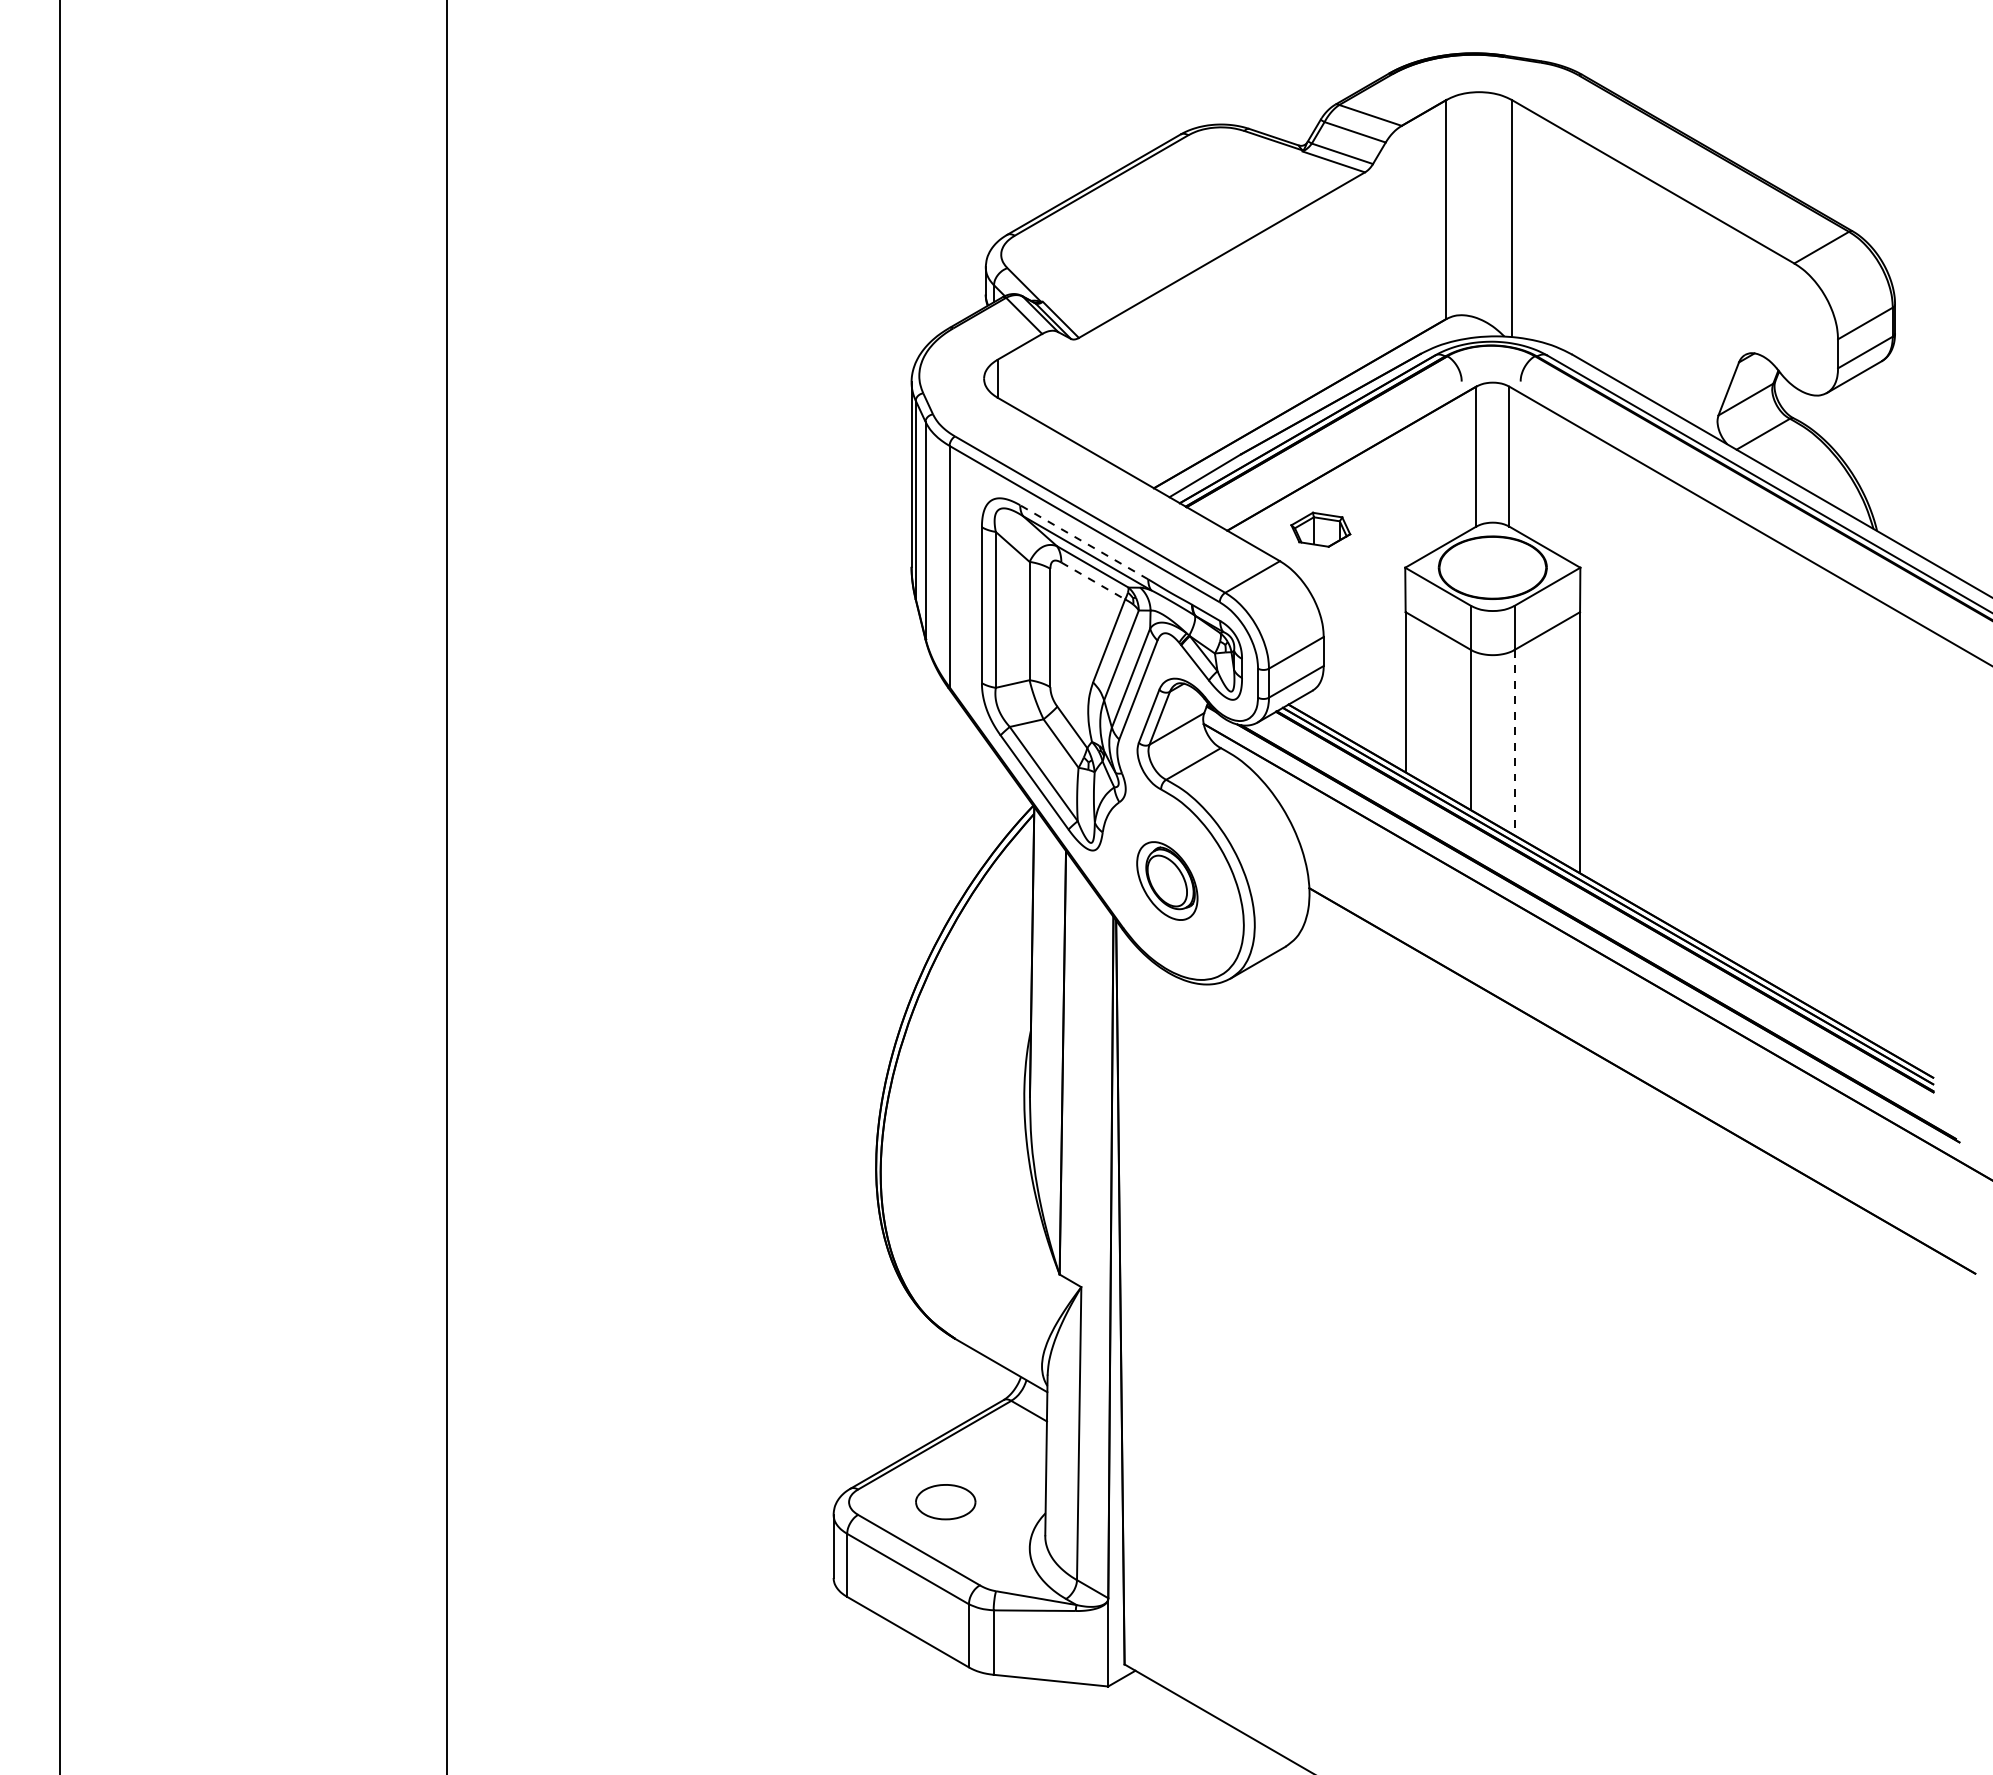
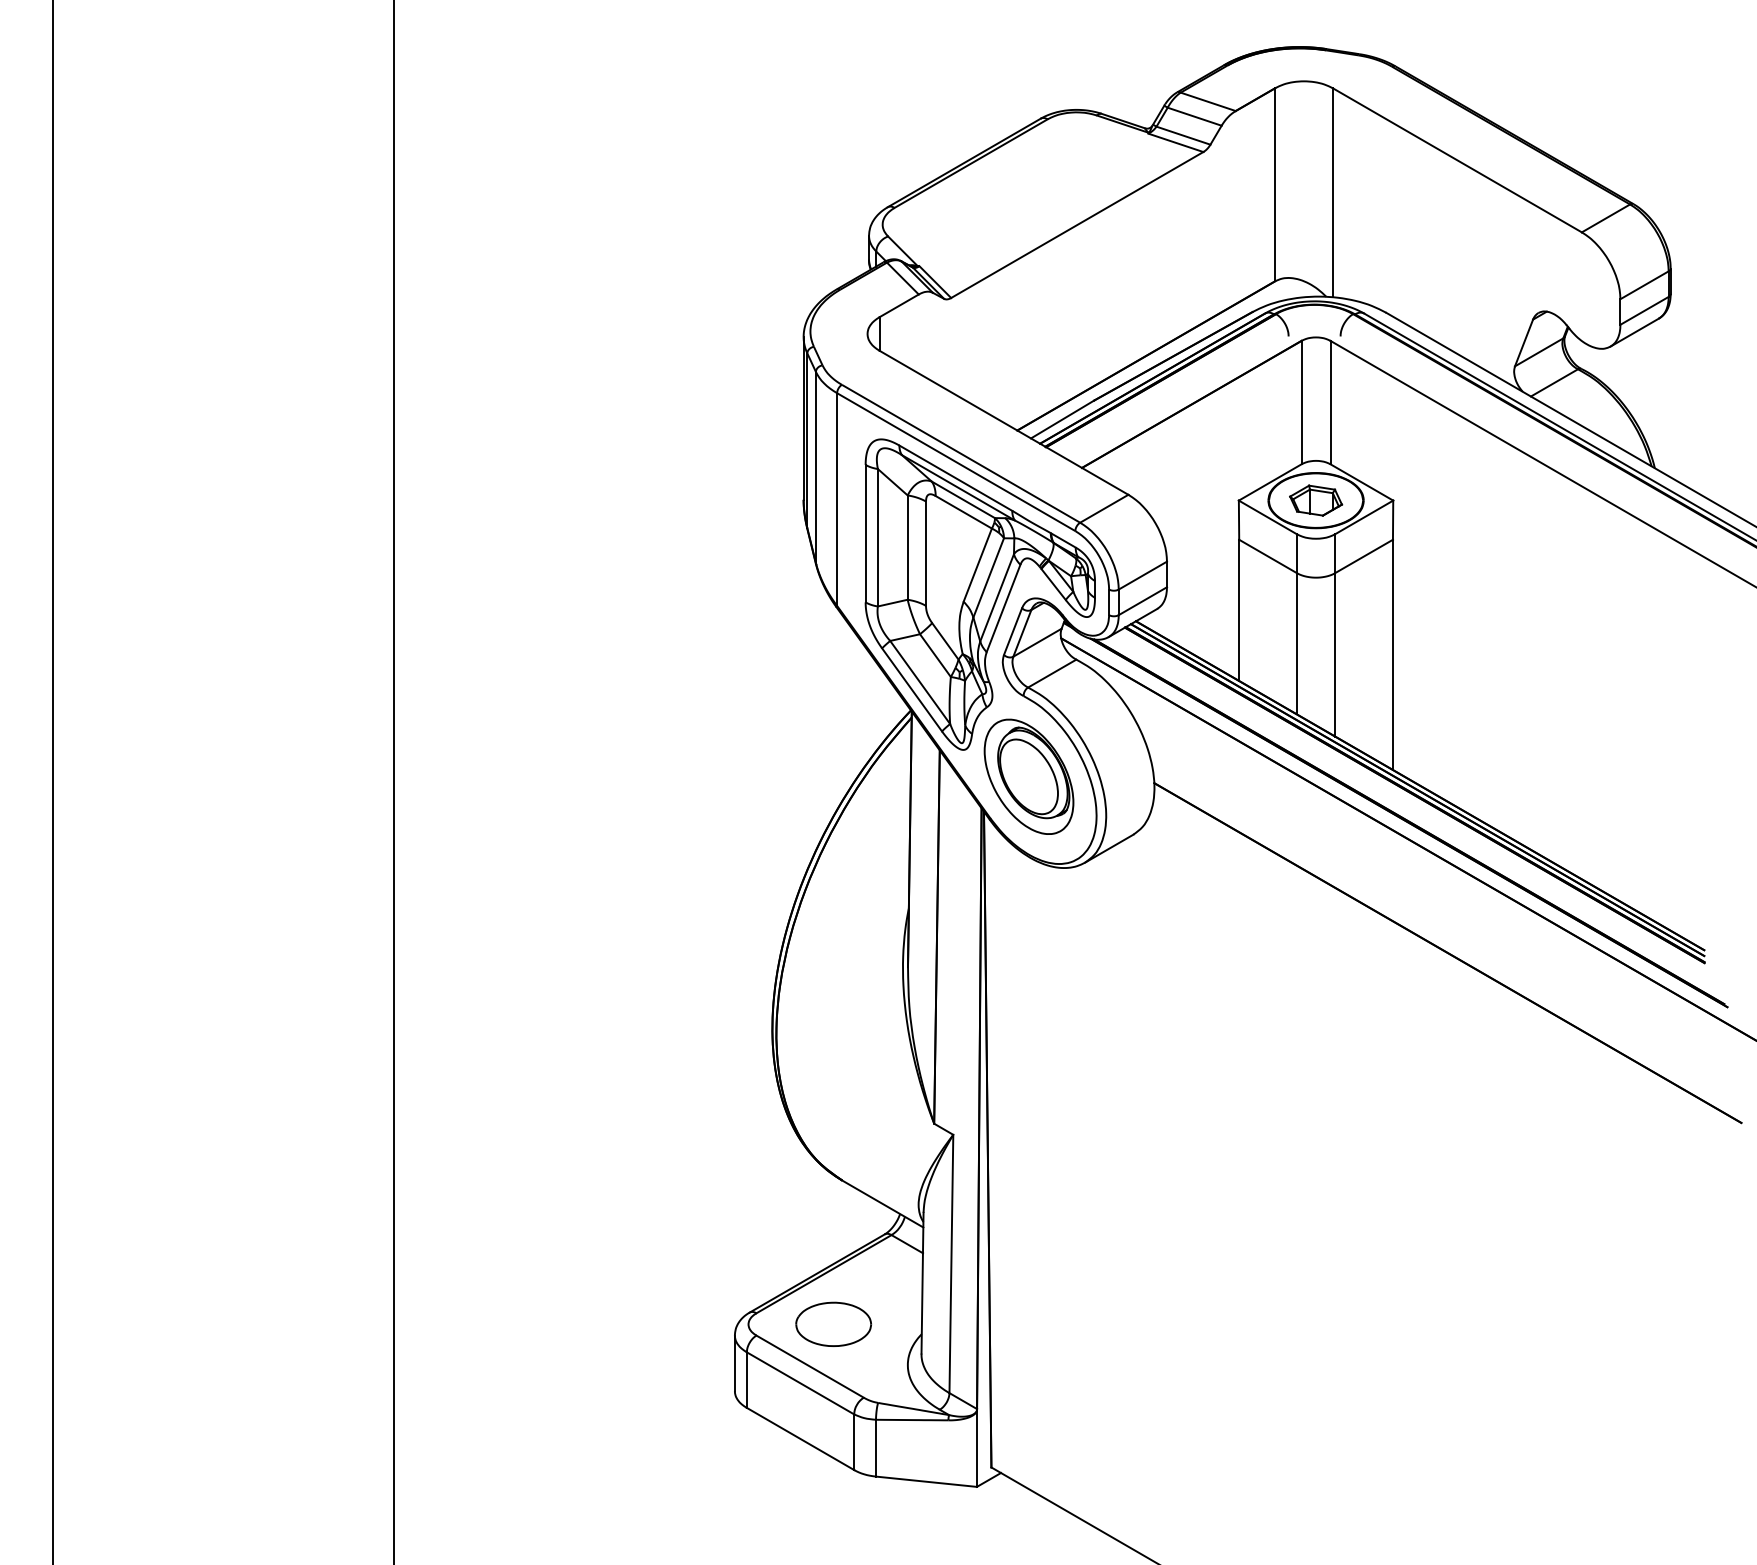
part: (1320, 529) -> (1315, 500), moved
line: (1084, 542) -> (956, 478), dashed -> solid
line: (1093, 581) -> (964, 512), dashed -> solid
line: (1514, 742) -> (1335, 654), dashed -> solid
part: (1167, 880) -> (1029, 776), size x1.67
part: (945, 1501) -> (833, 1323), size x1.43

